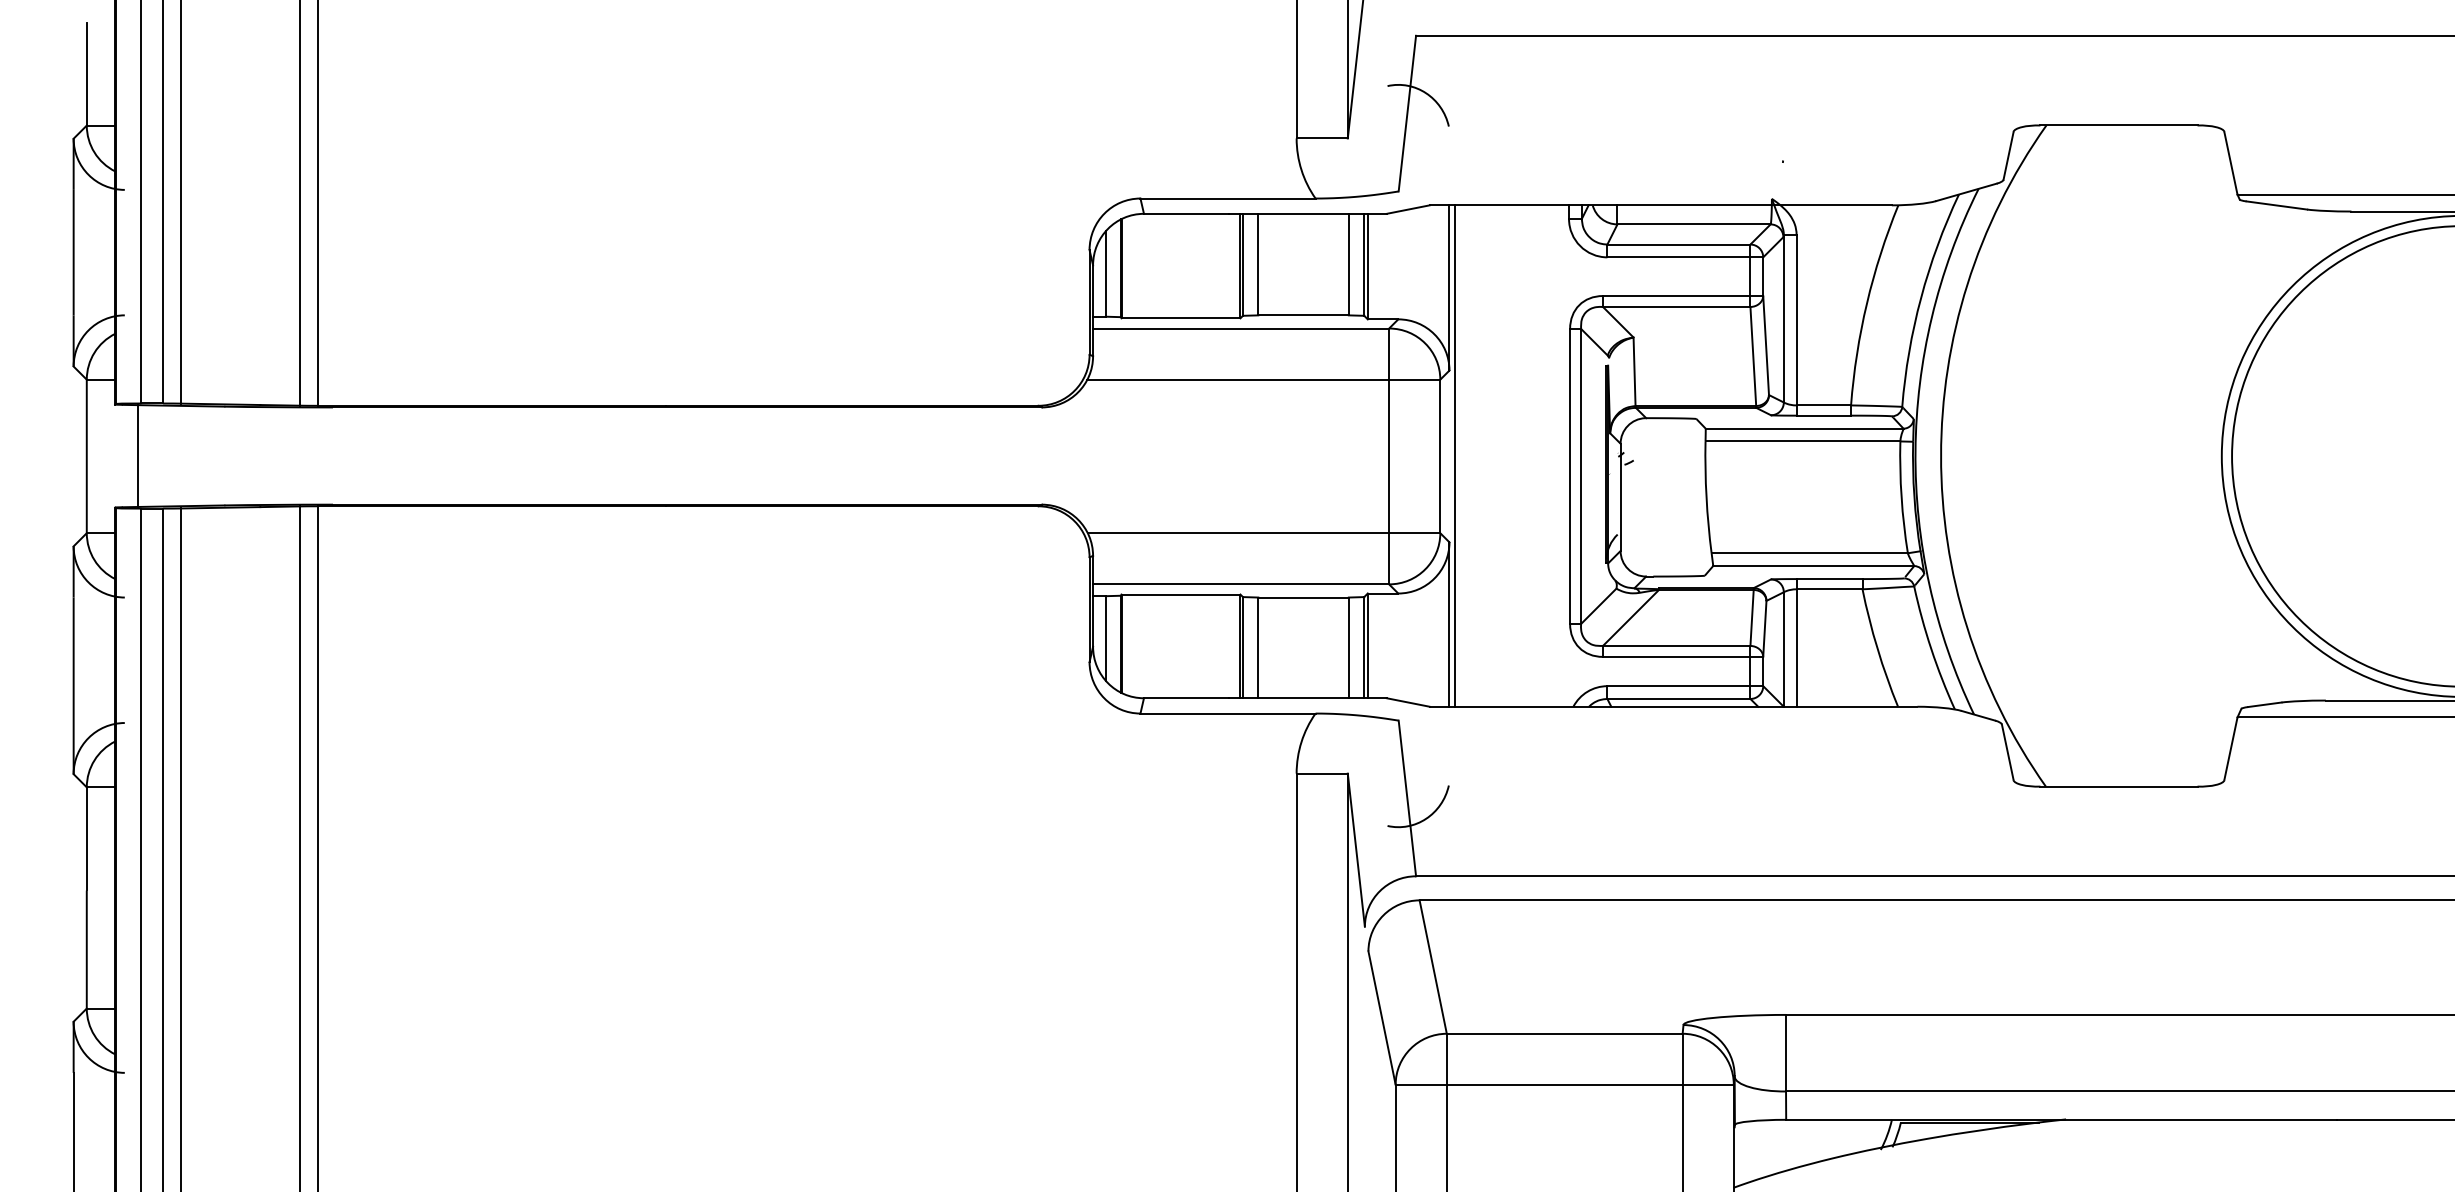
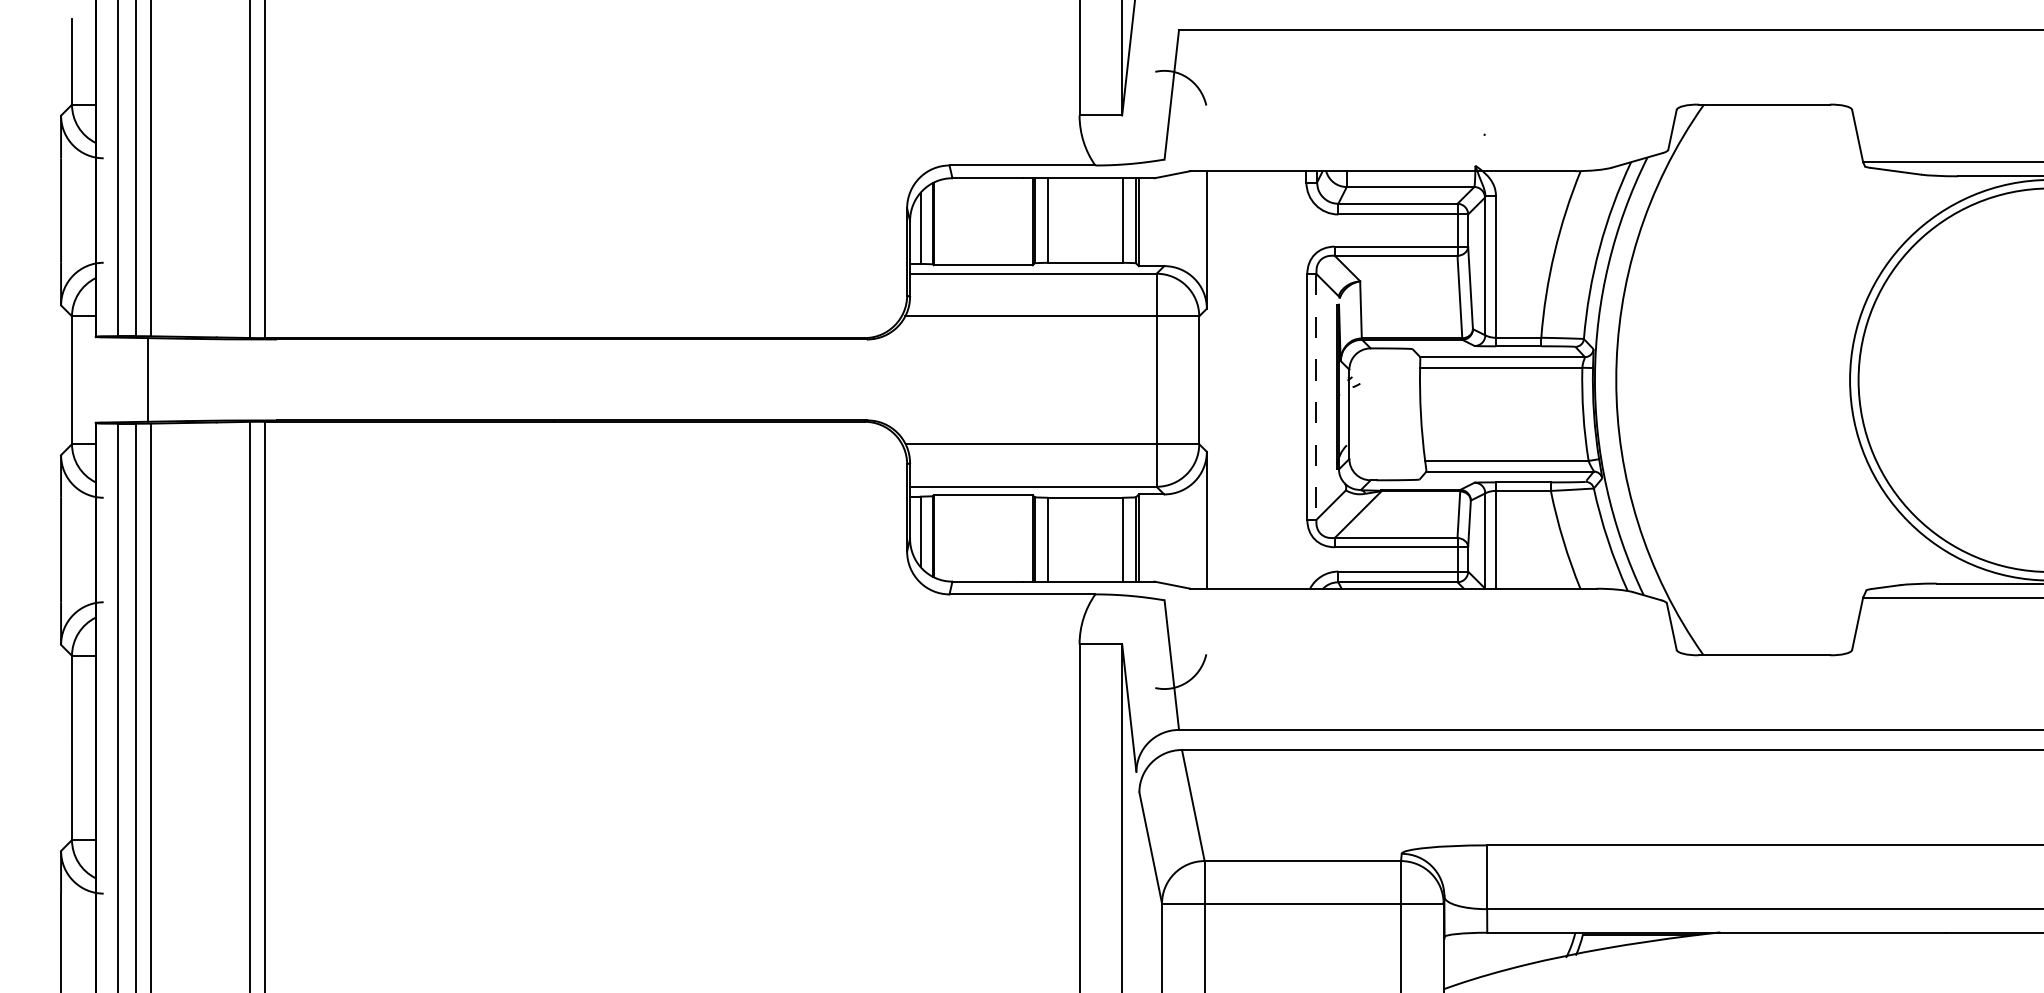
line: (137, 455) -> (147, 379), moved
line: (1454, 455) -> (1211, 379), removed
line: (1581, 476) -> (1316, 396), solid -> dashed

